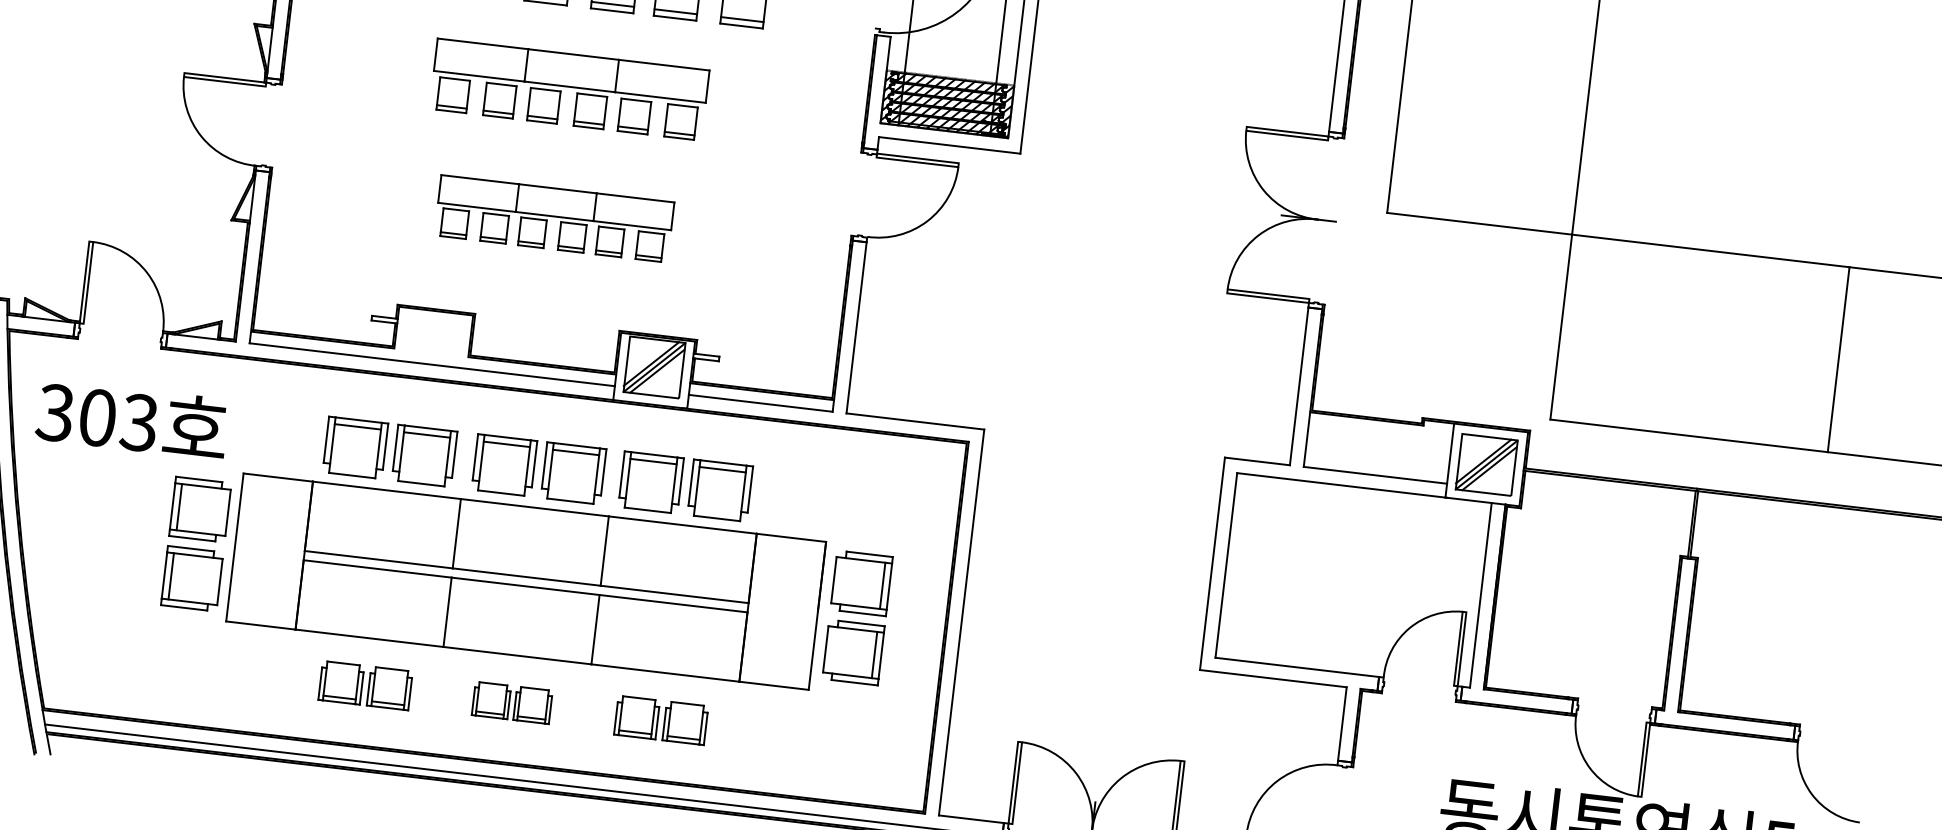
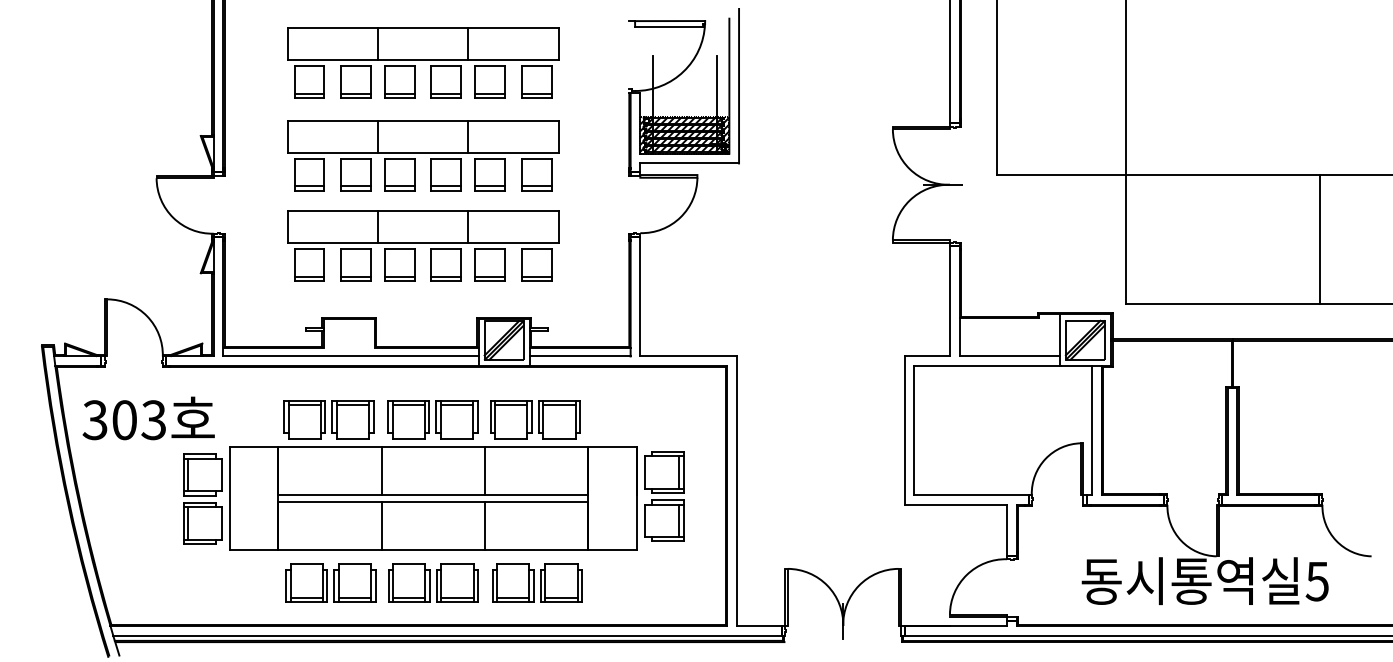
part: (569, 89) -> (423, 155), size x1.43
part: (554, 218) -> (423, 245), size x1.67
part: (364, 684) -> (330, 582), size x1.43
part: (512, 702) -> (433, 582), size x1.67
part: (661, 719) -> (537, 582), size x1.43

